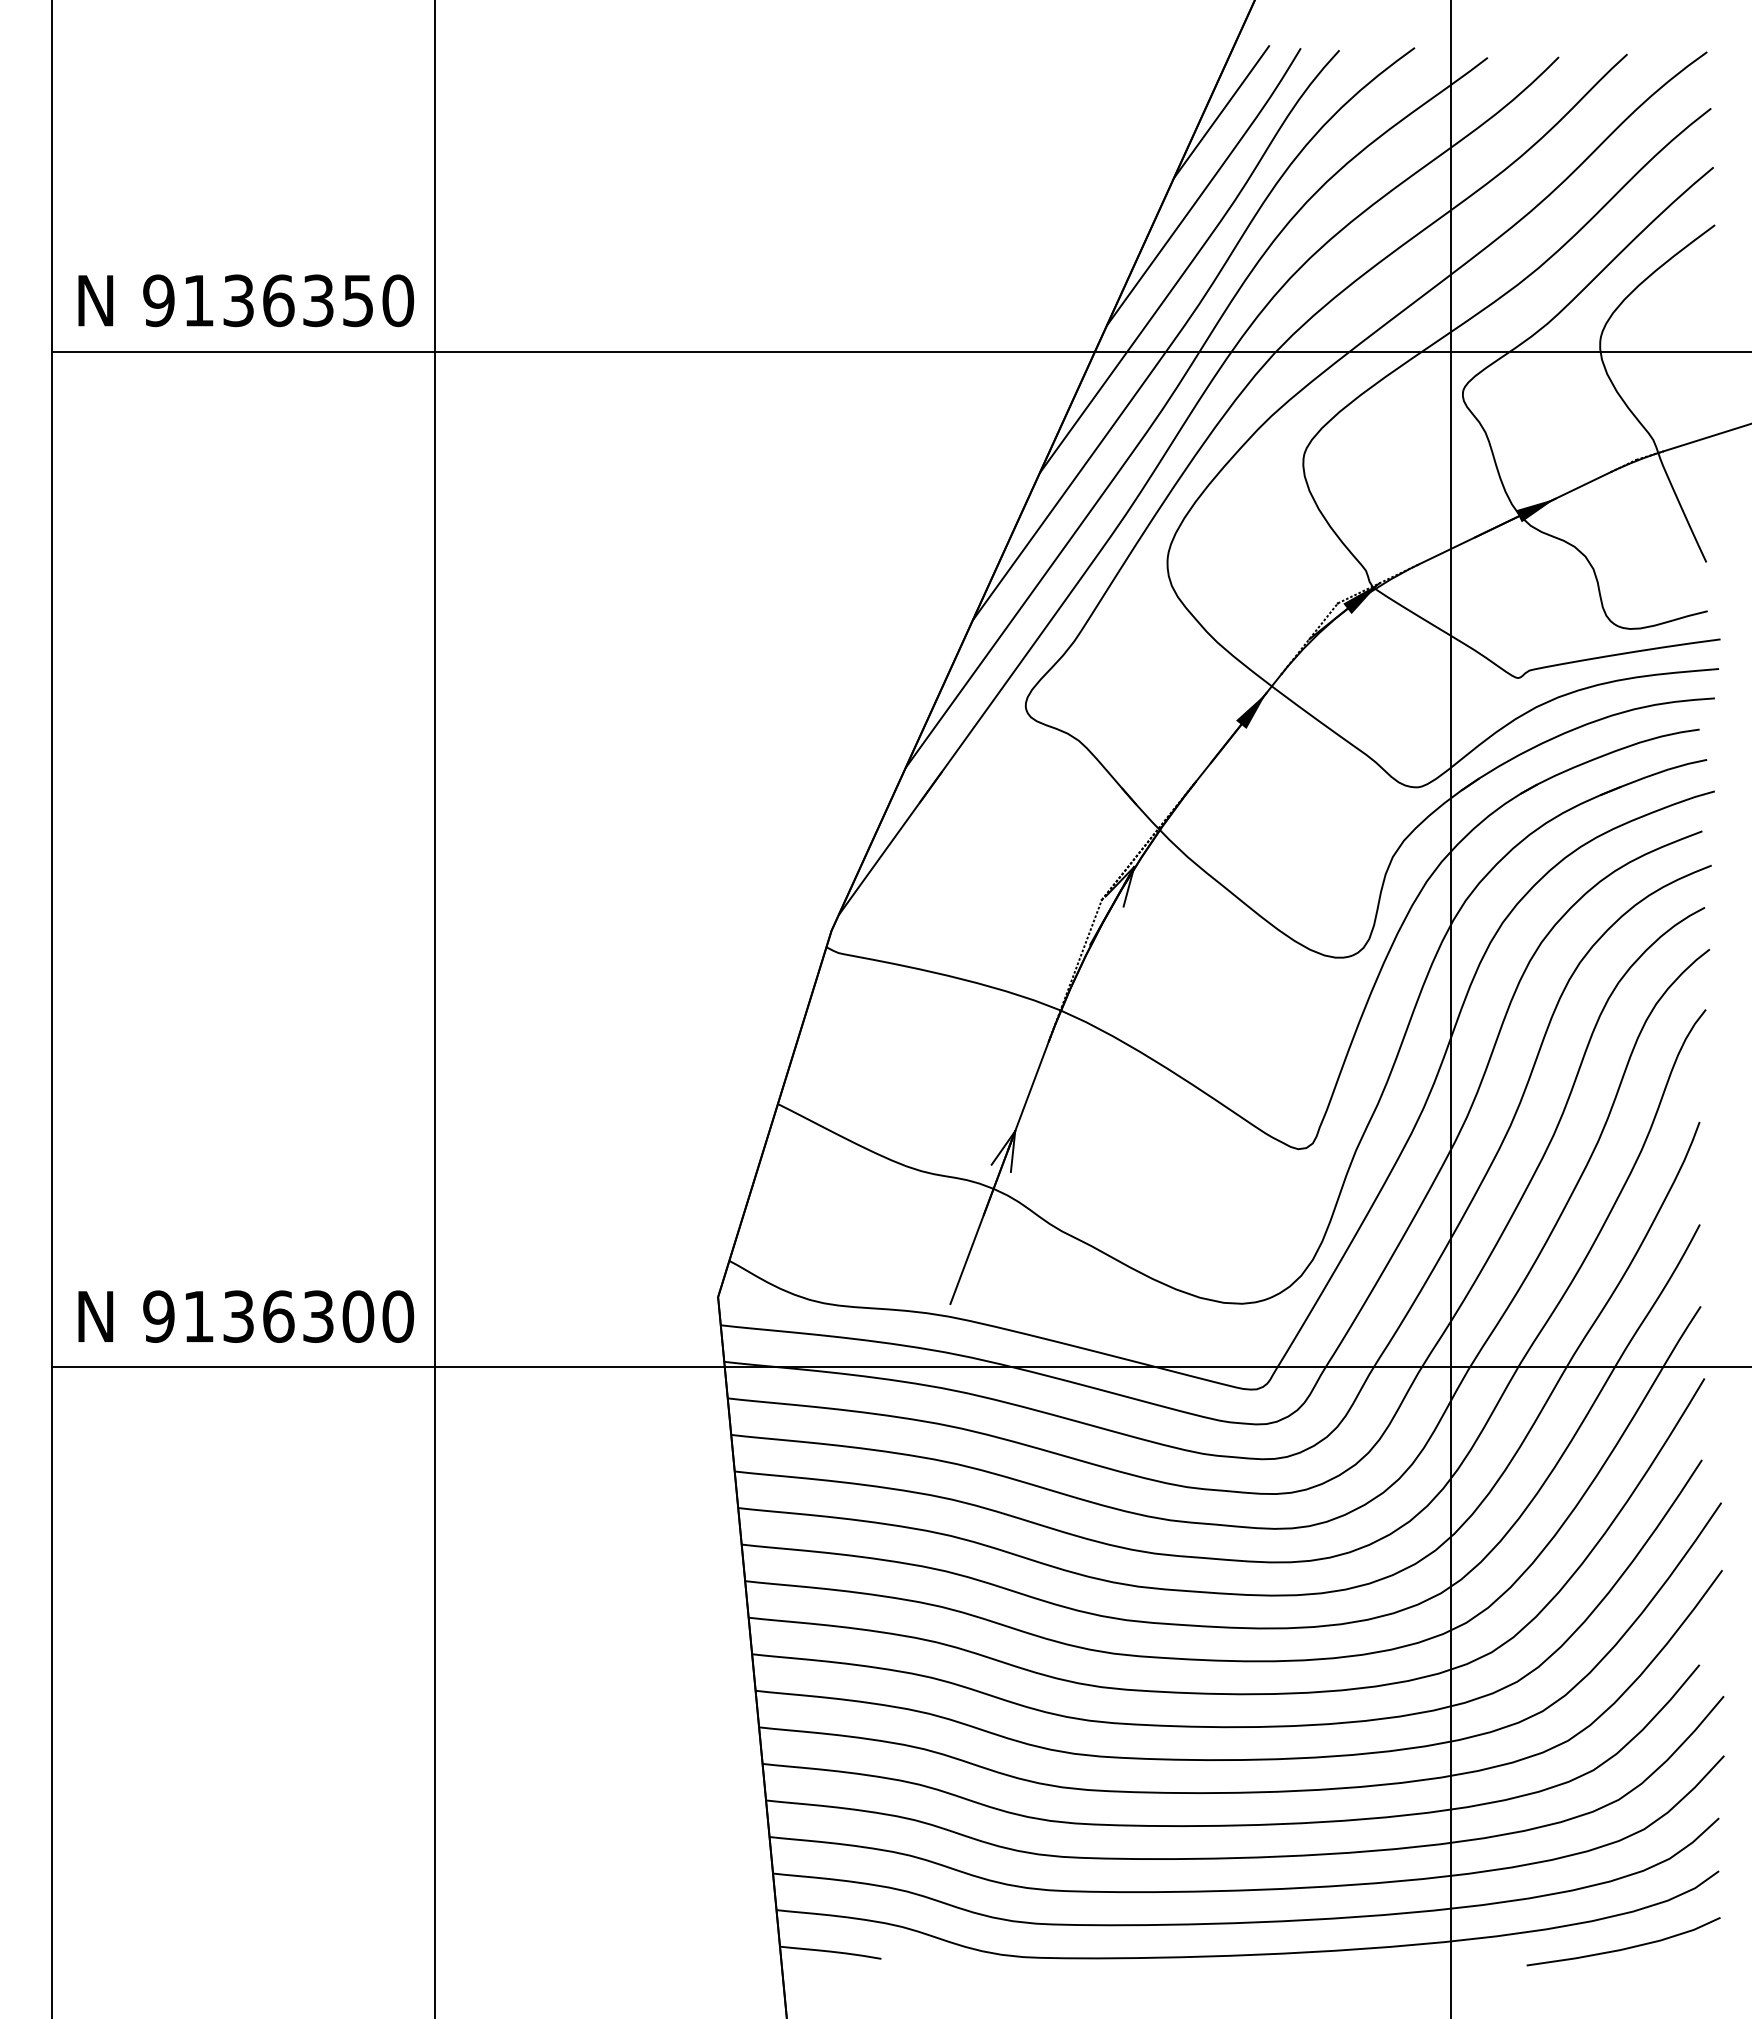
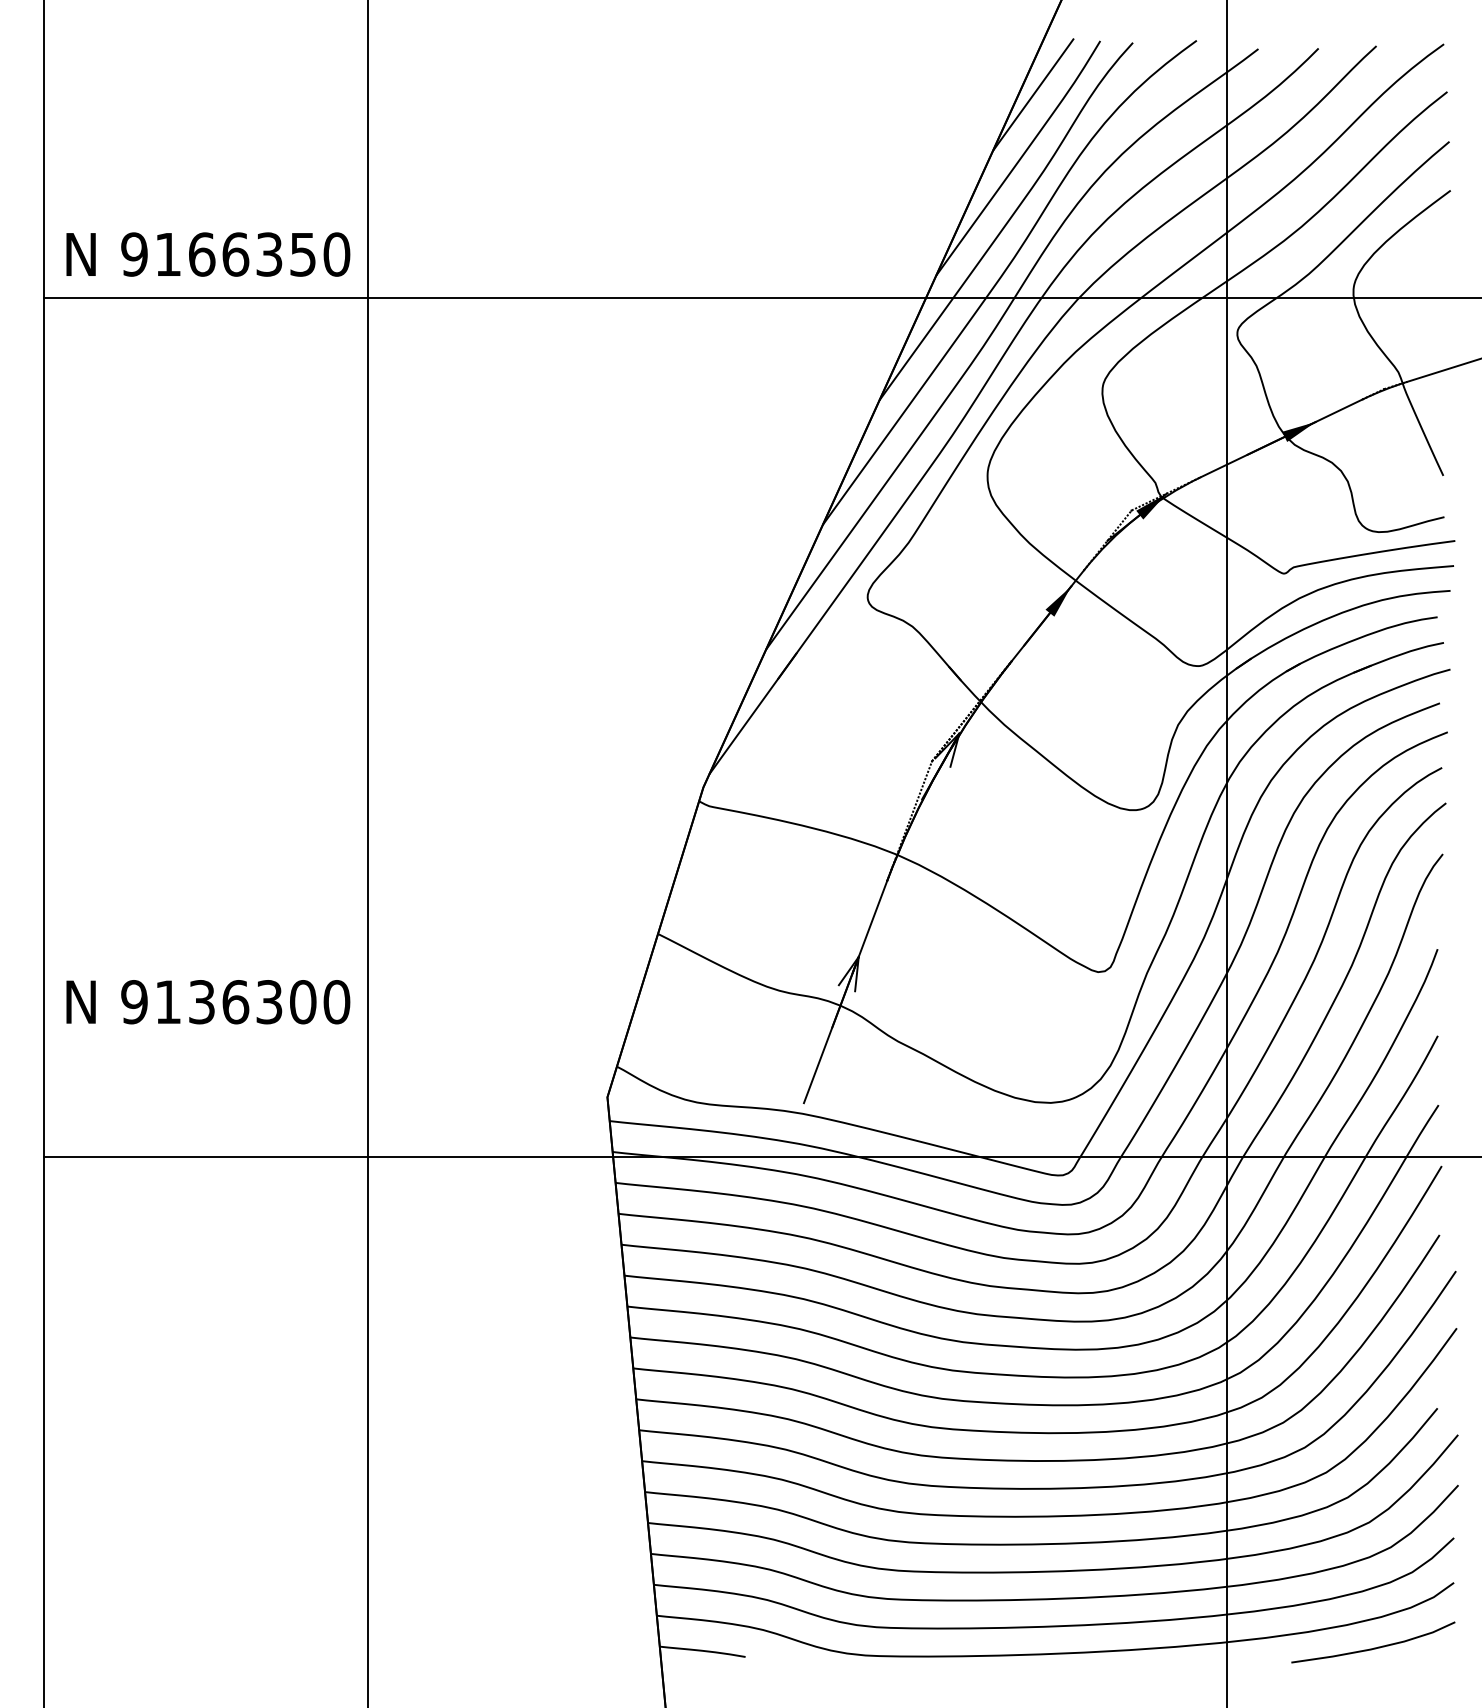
text: (238, 300) -> (201, 254), 9136350 -> 9166350
text: (246, 1316) -> (208, 1002), moved

